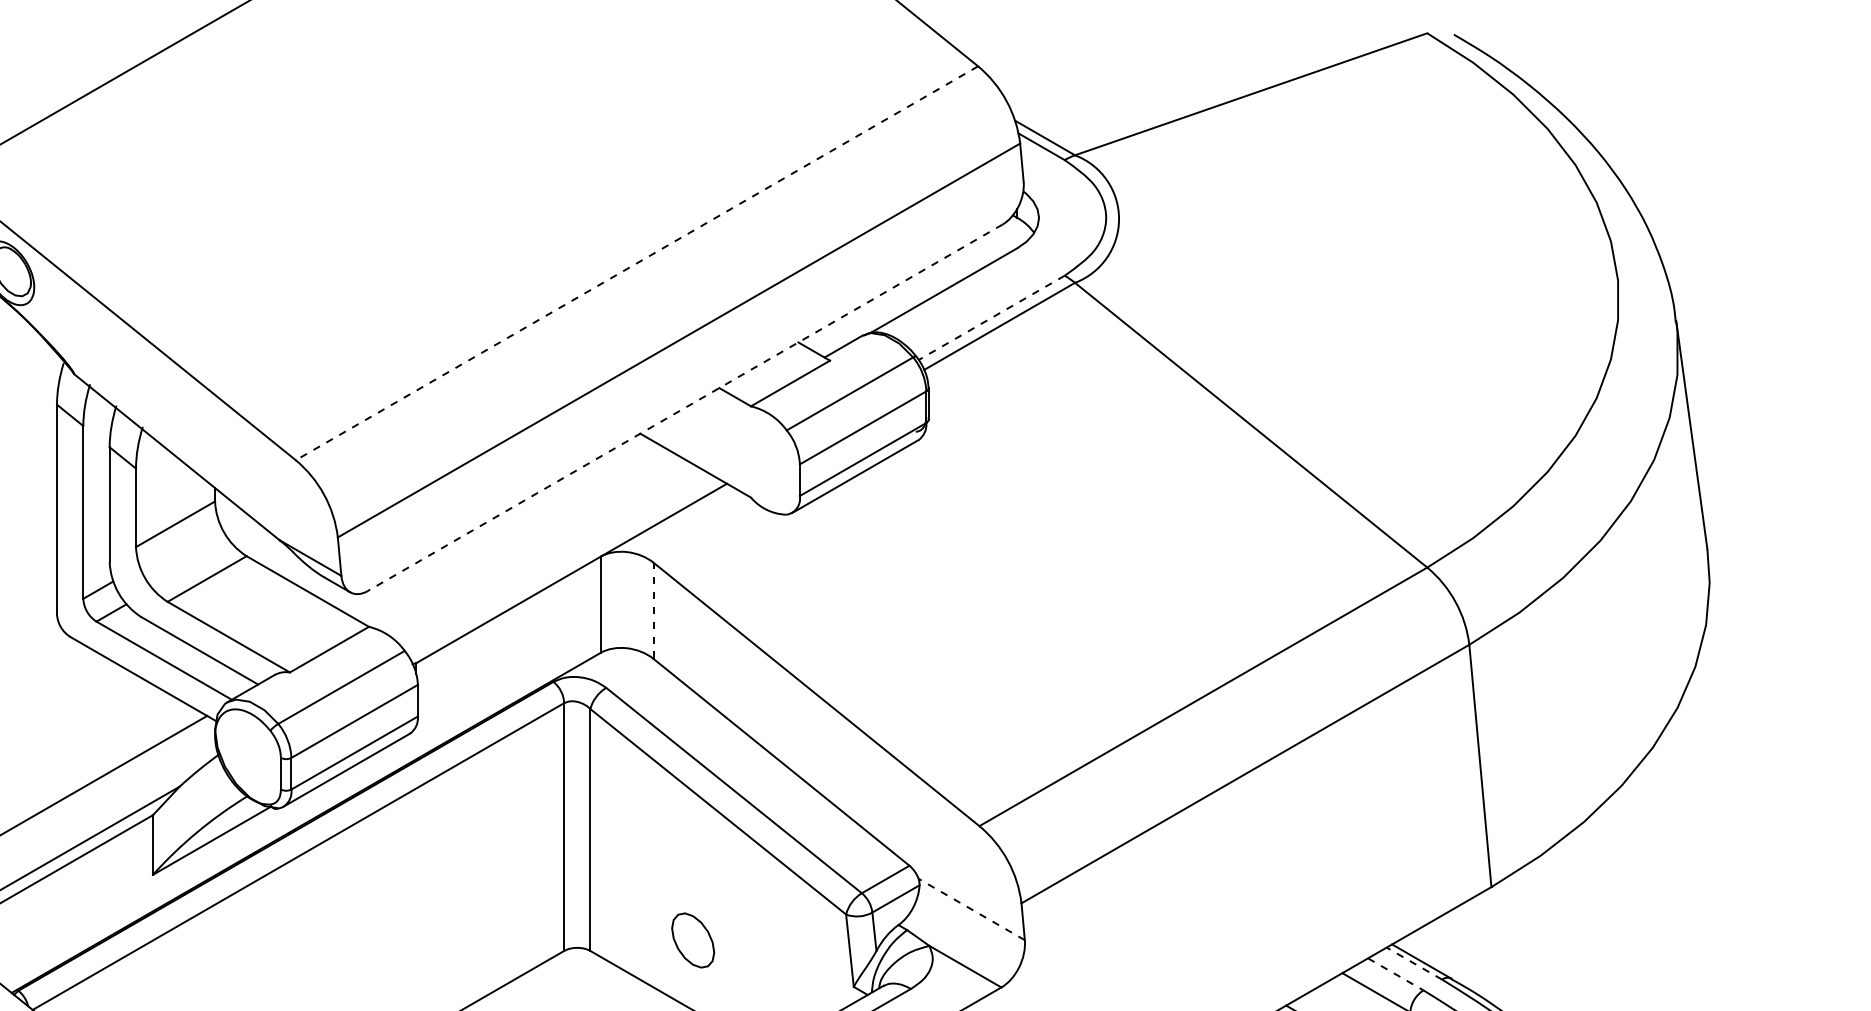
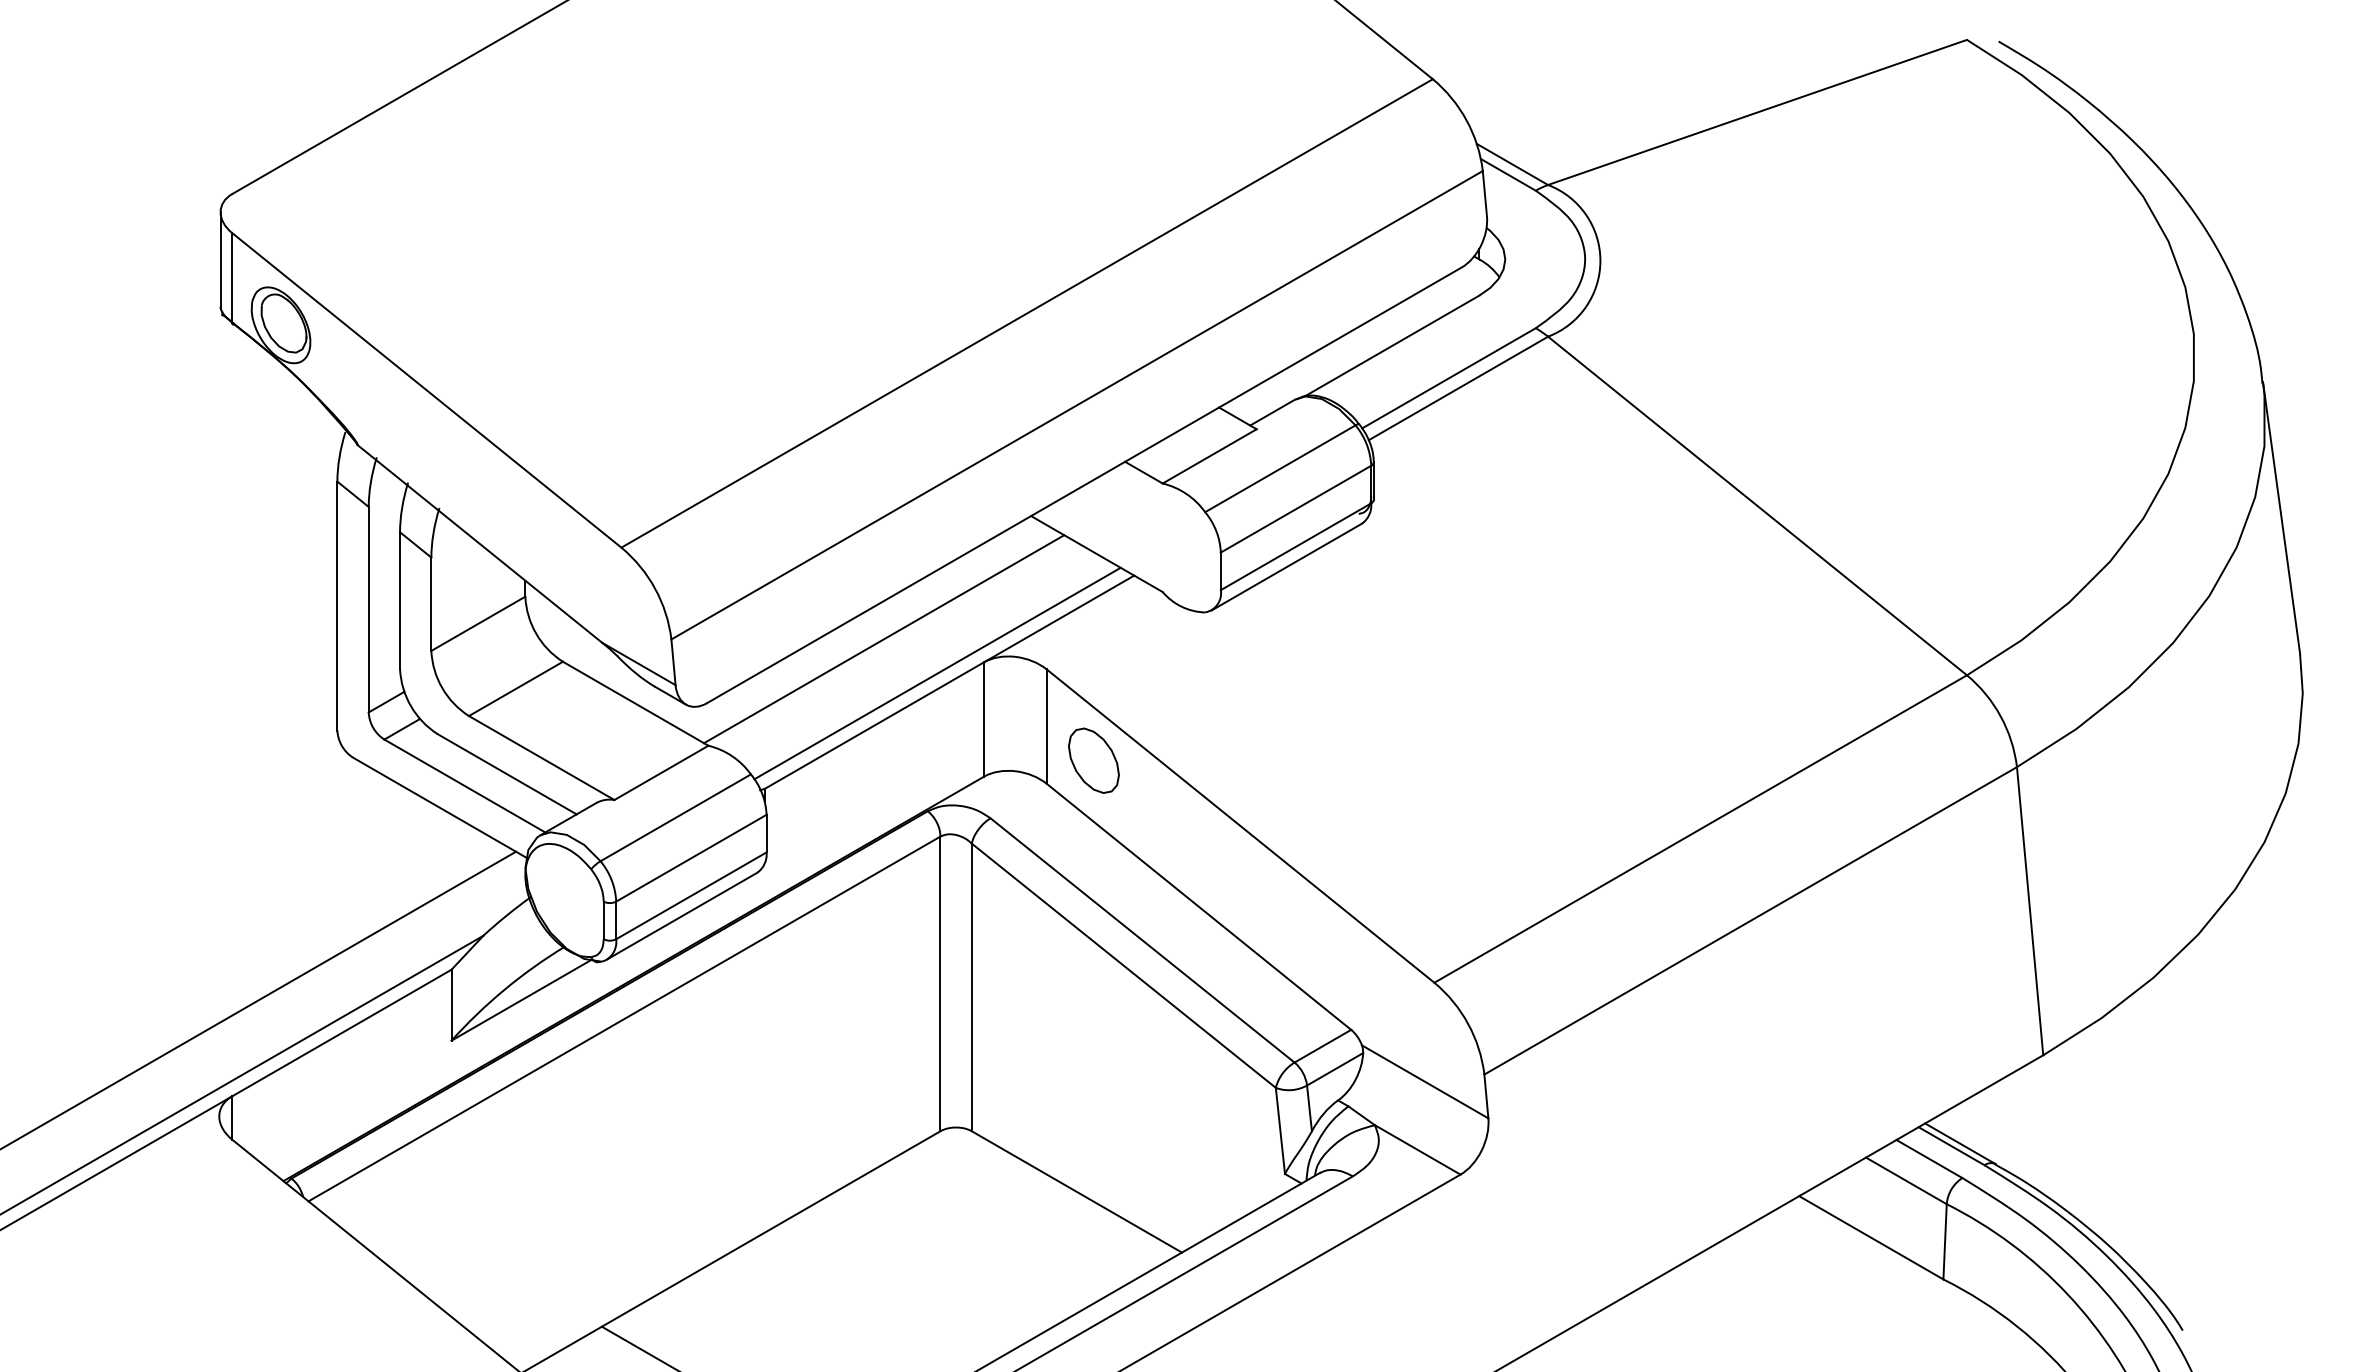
line: (636, 263) -> (1026, 313), dashed -> solid
line: (991, 318) -> (1448, 378), dashed -> solid
line: (685, 407) -> (1084, 485), dashed -> solid
line: (517, 537) -> (884, 639), added
line: (561, 566) -> (937, 673), added
line: (653, 610) -> (1046, 726), dashed -> solid
line: (971, 909) -> (1425, 1081), dashed -> solid
part: (692, 940) -> (1093, 760), moved
line: (1414, 962) -> (1951, 1145), dashed -> solid
line: (1395, 974) -> (1929, 1159), dashed -> solid

